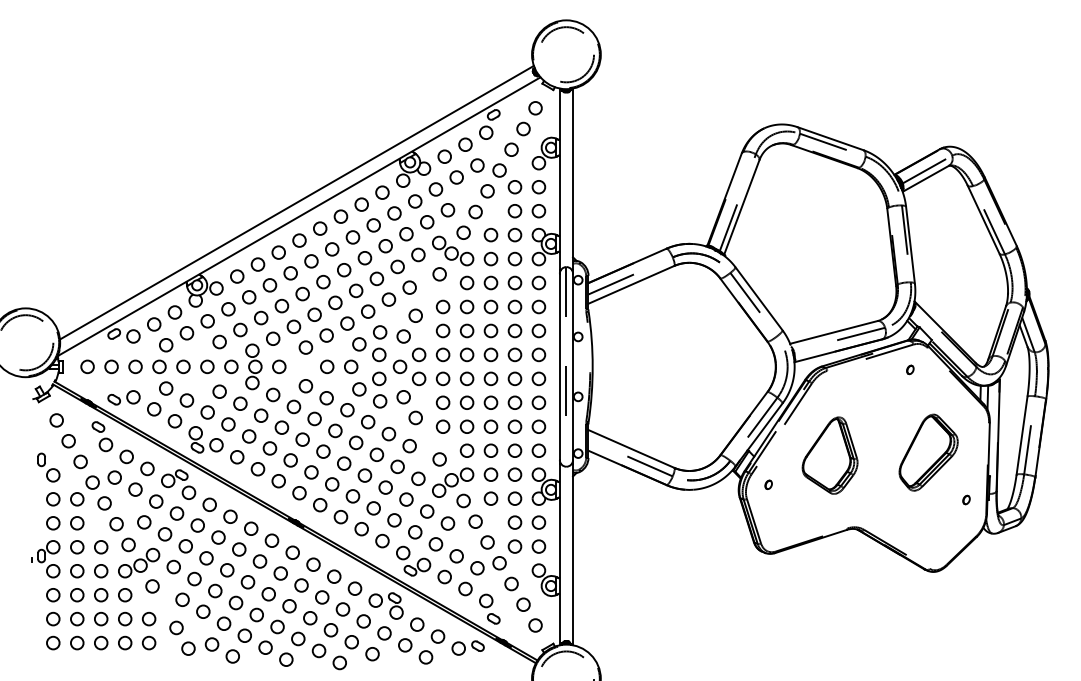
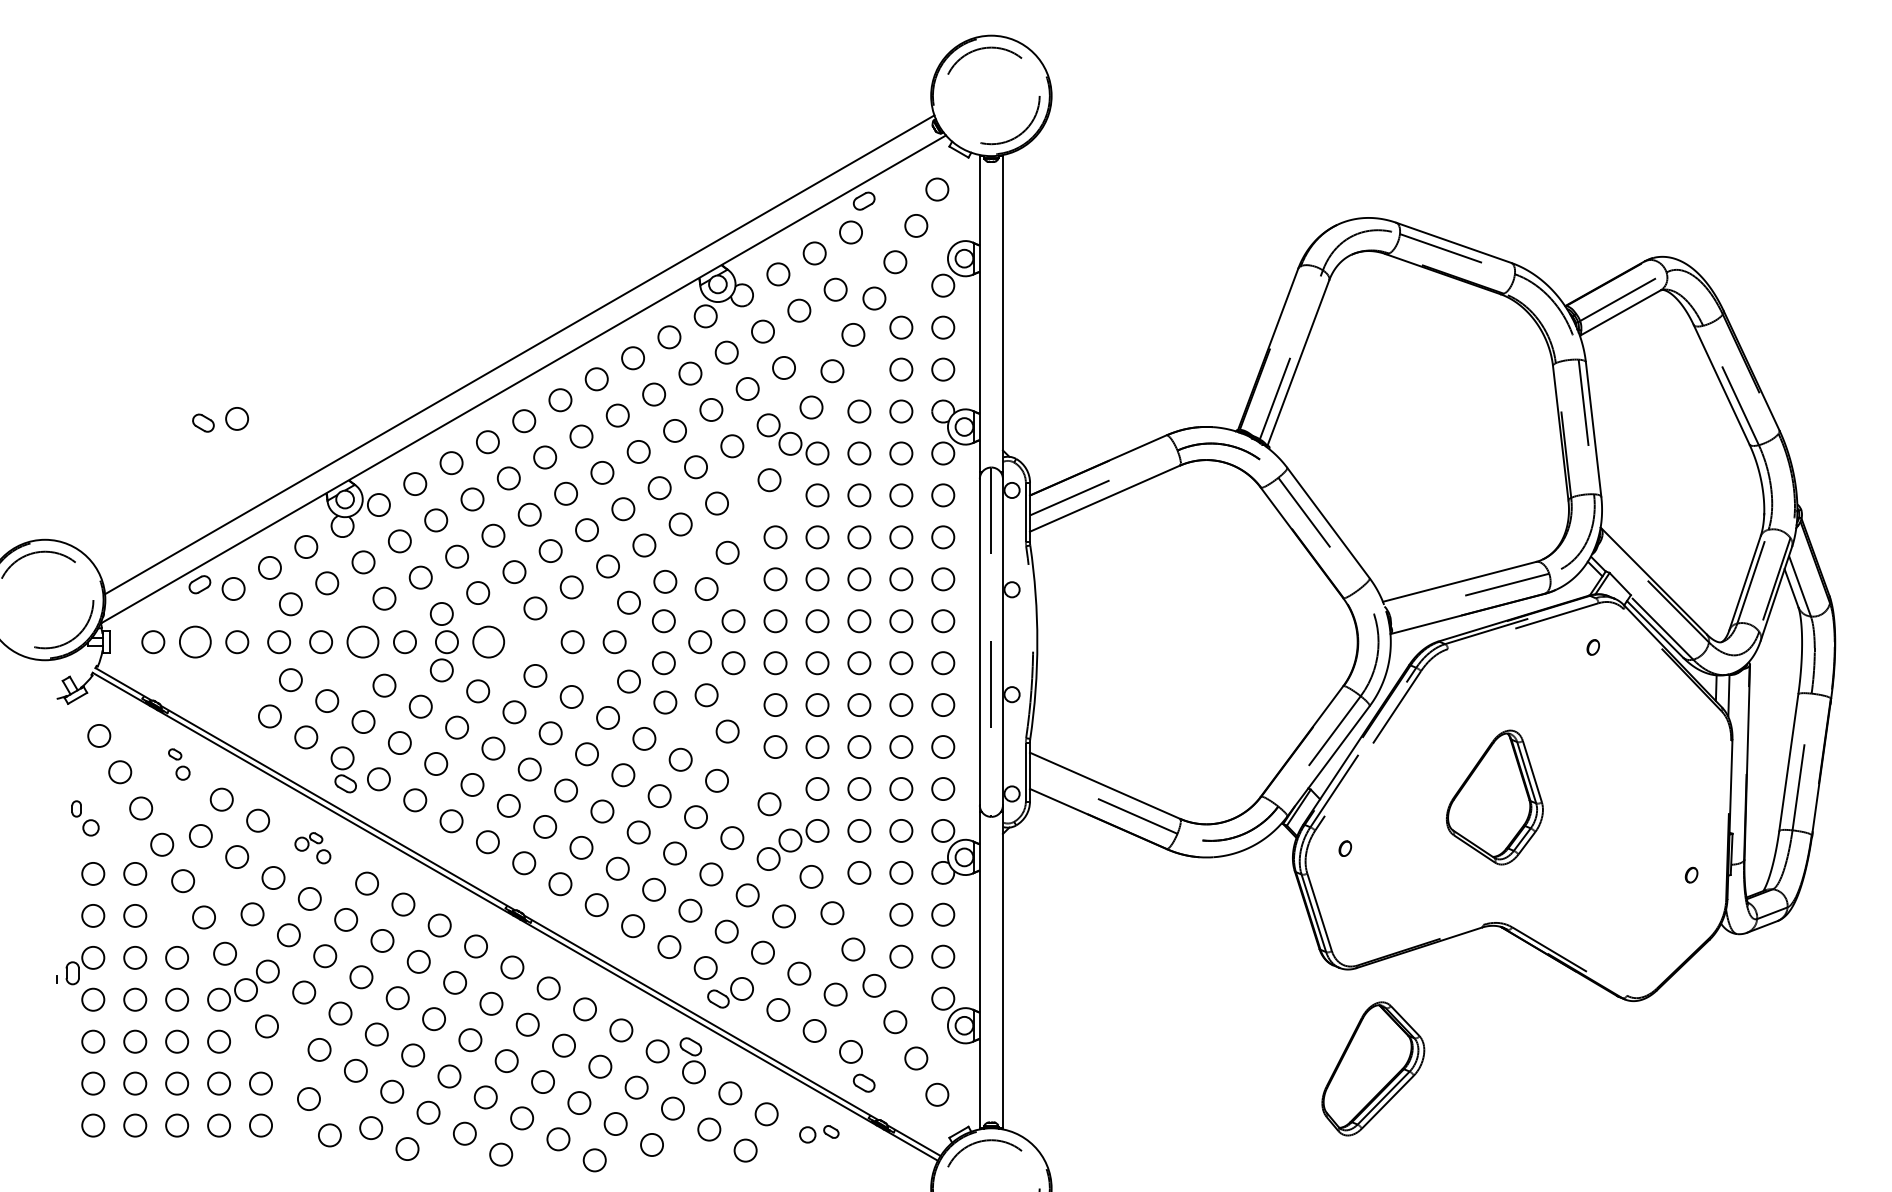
circle: (111, 366) -> (195, 641), size x1.4
circle: (207, 366) -> (363, 641), size x1.4
circle: (279, 366) -> (489, 641), size x1.4
part: (123, 397) -> (219, 419), moved
part: (102, 436) -> (179, 764), size x0.6
part: (928, 452) -> (1373, 1068), moved
part: (829, 455) -> (1493, 797), moved
part: (48, 467) -> (84, 818), size x0.7
part: (178, 484) -> (312, 848), size x0.6
part: (467, 647) -> (818, 1133), size x0.7

